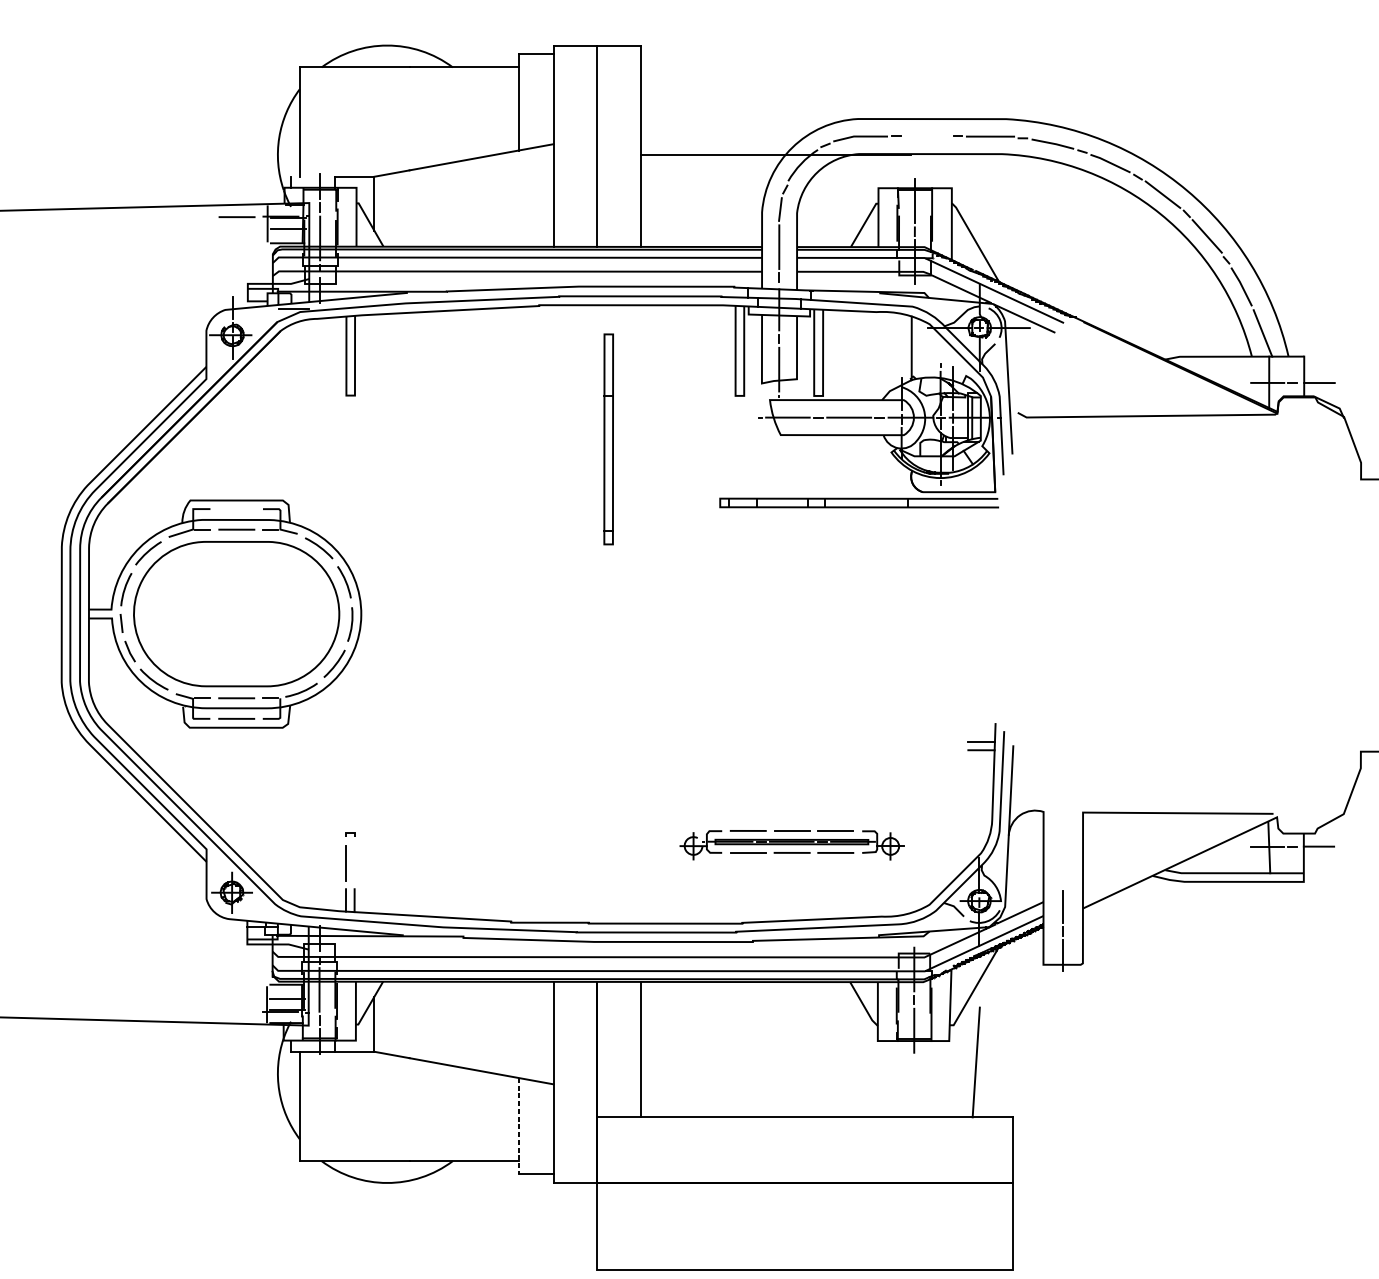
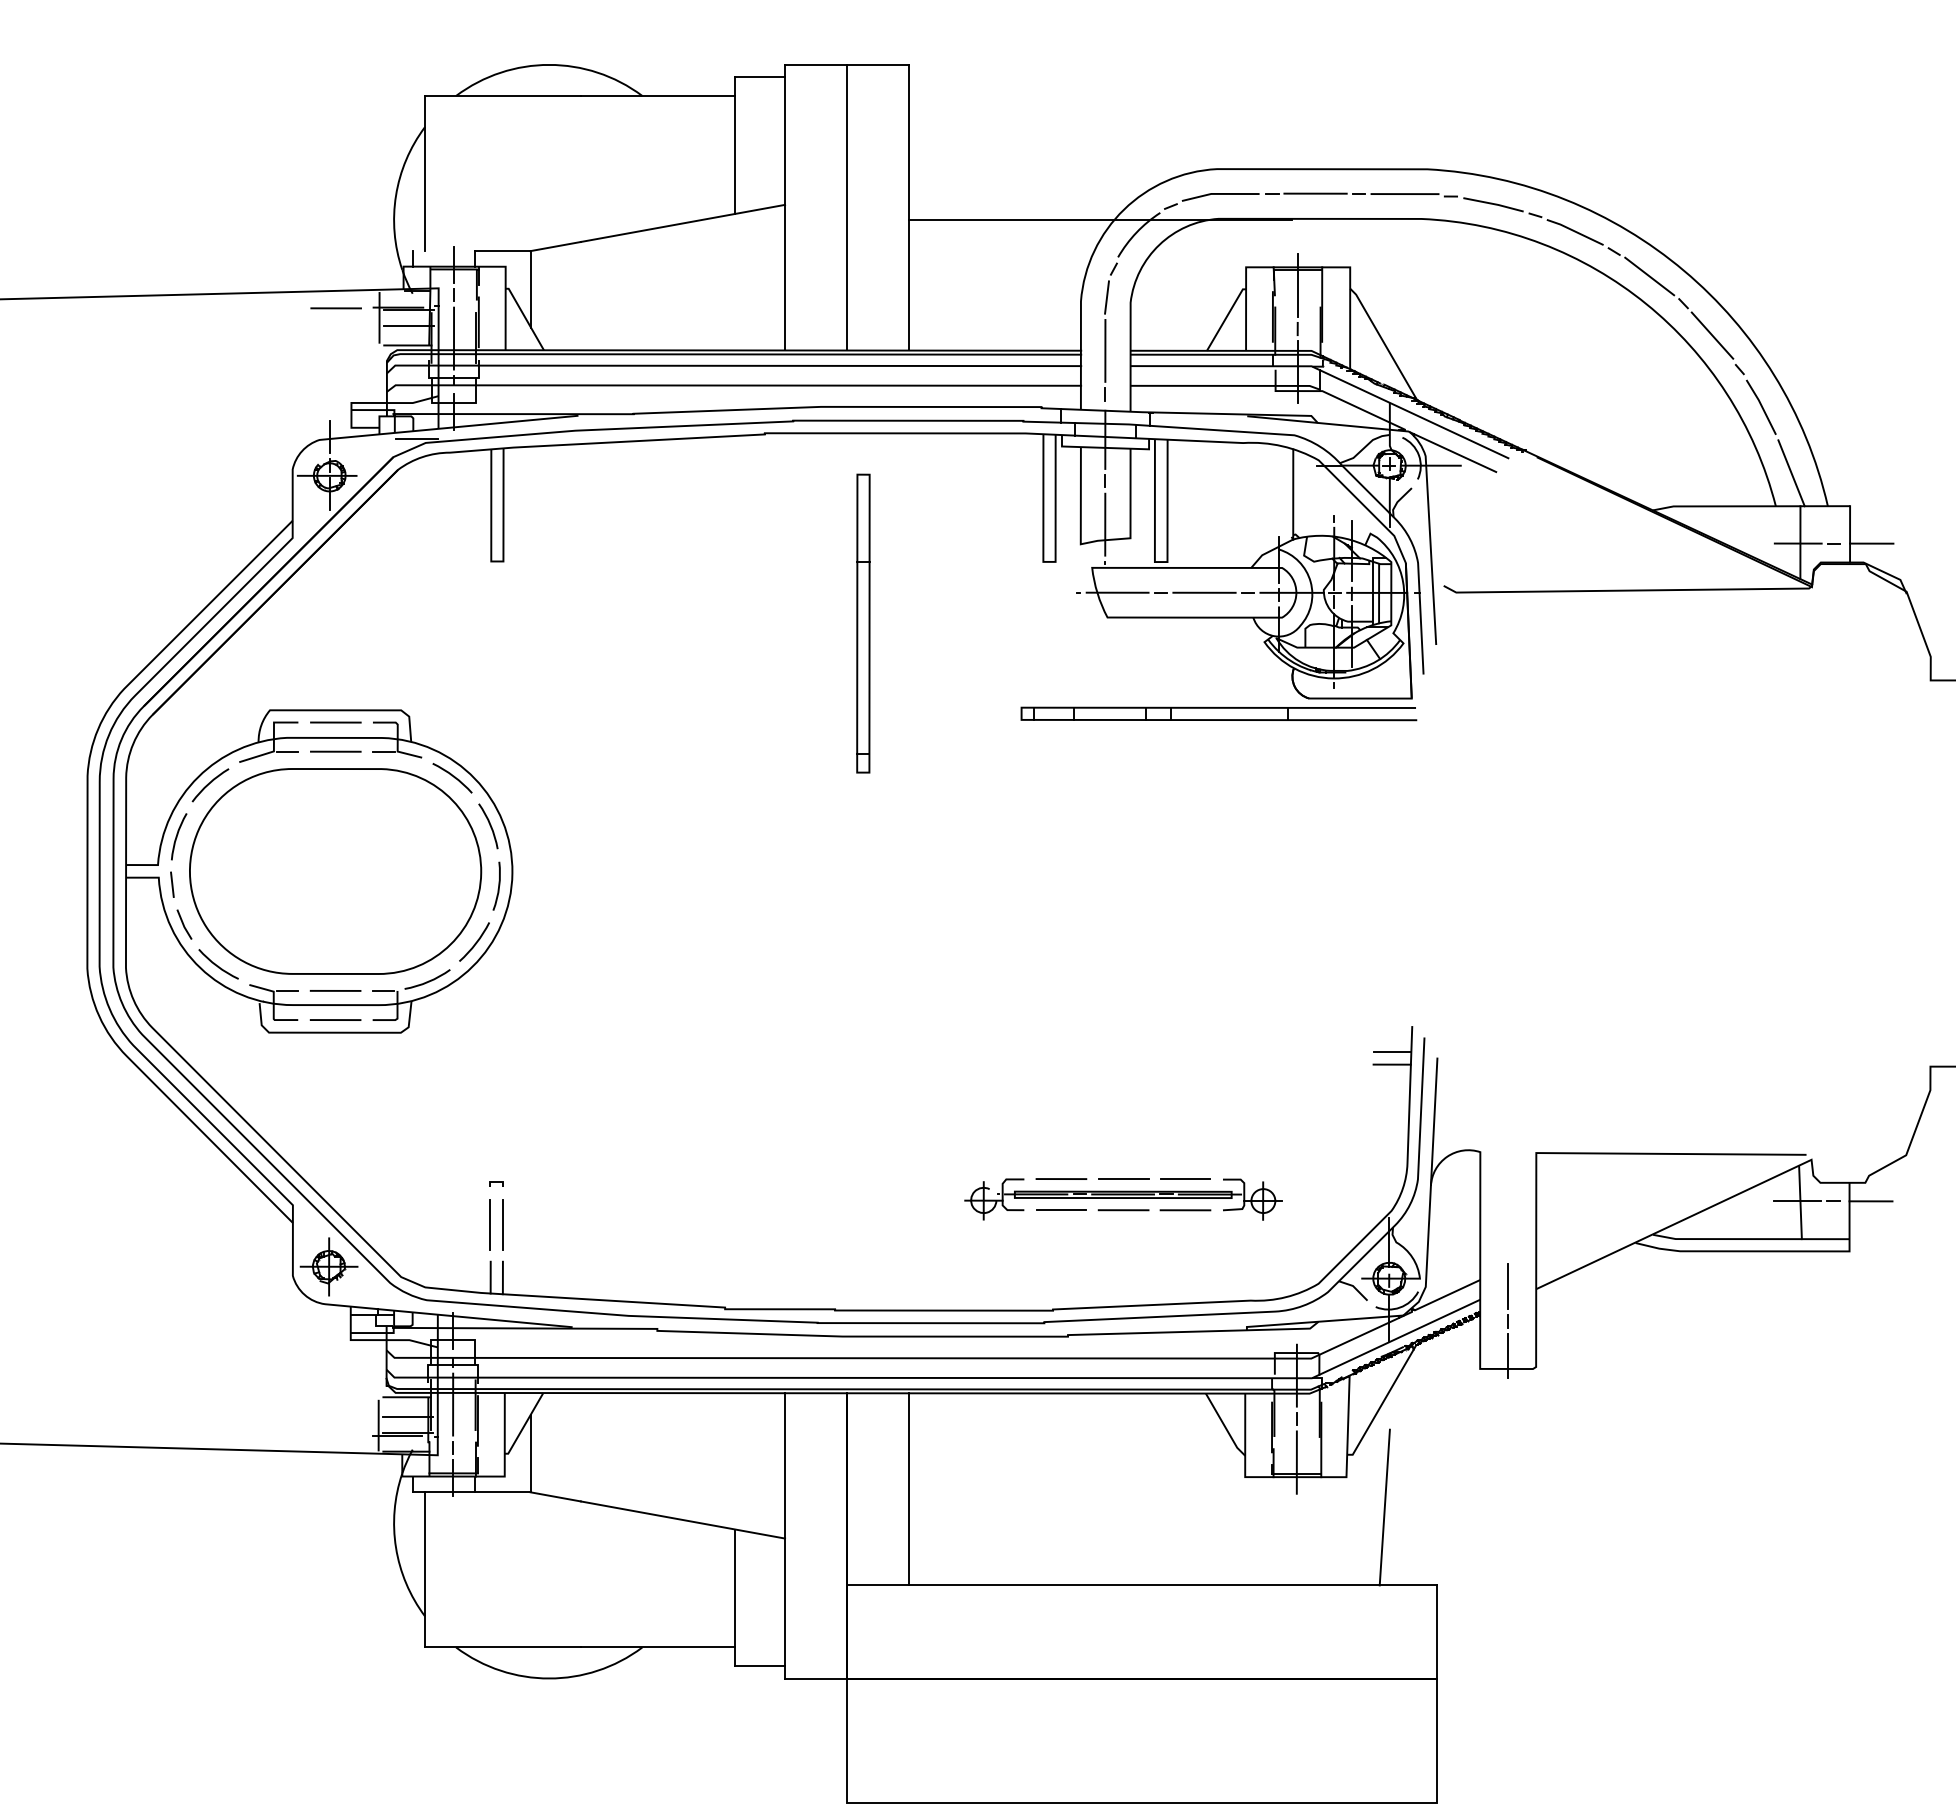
line: (927, 136) -> (1315, 193), added
line: (236, 509) -> (335, 722), added
line: (354, 862) -> (502, 1224), added
line: (518, 1126) -> (735, 1598), dashed -> solid

